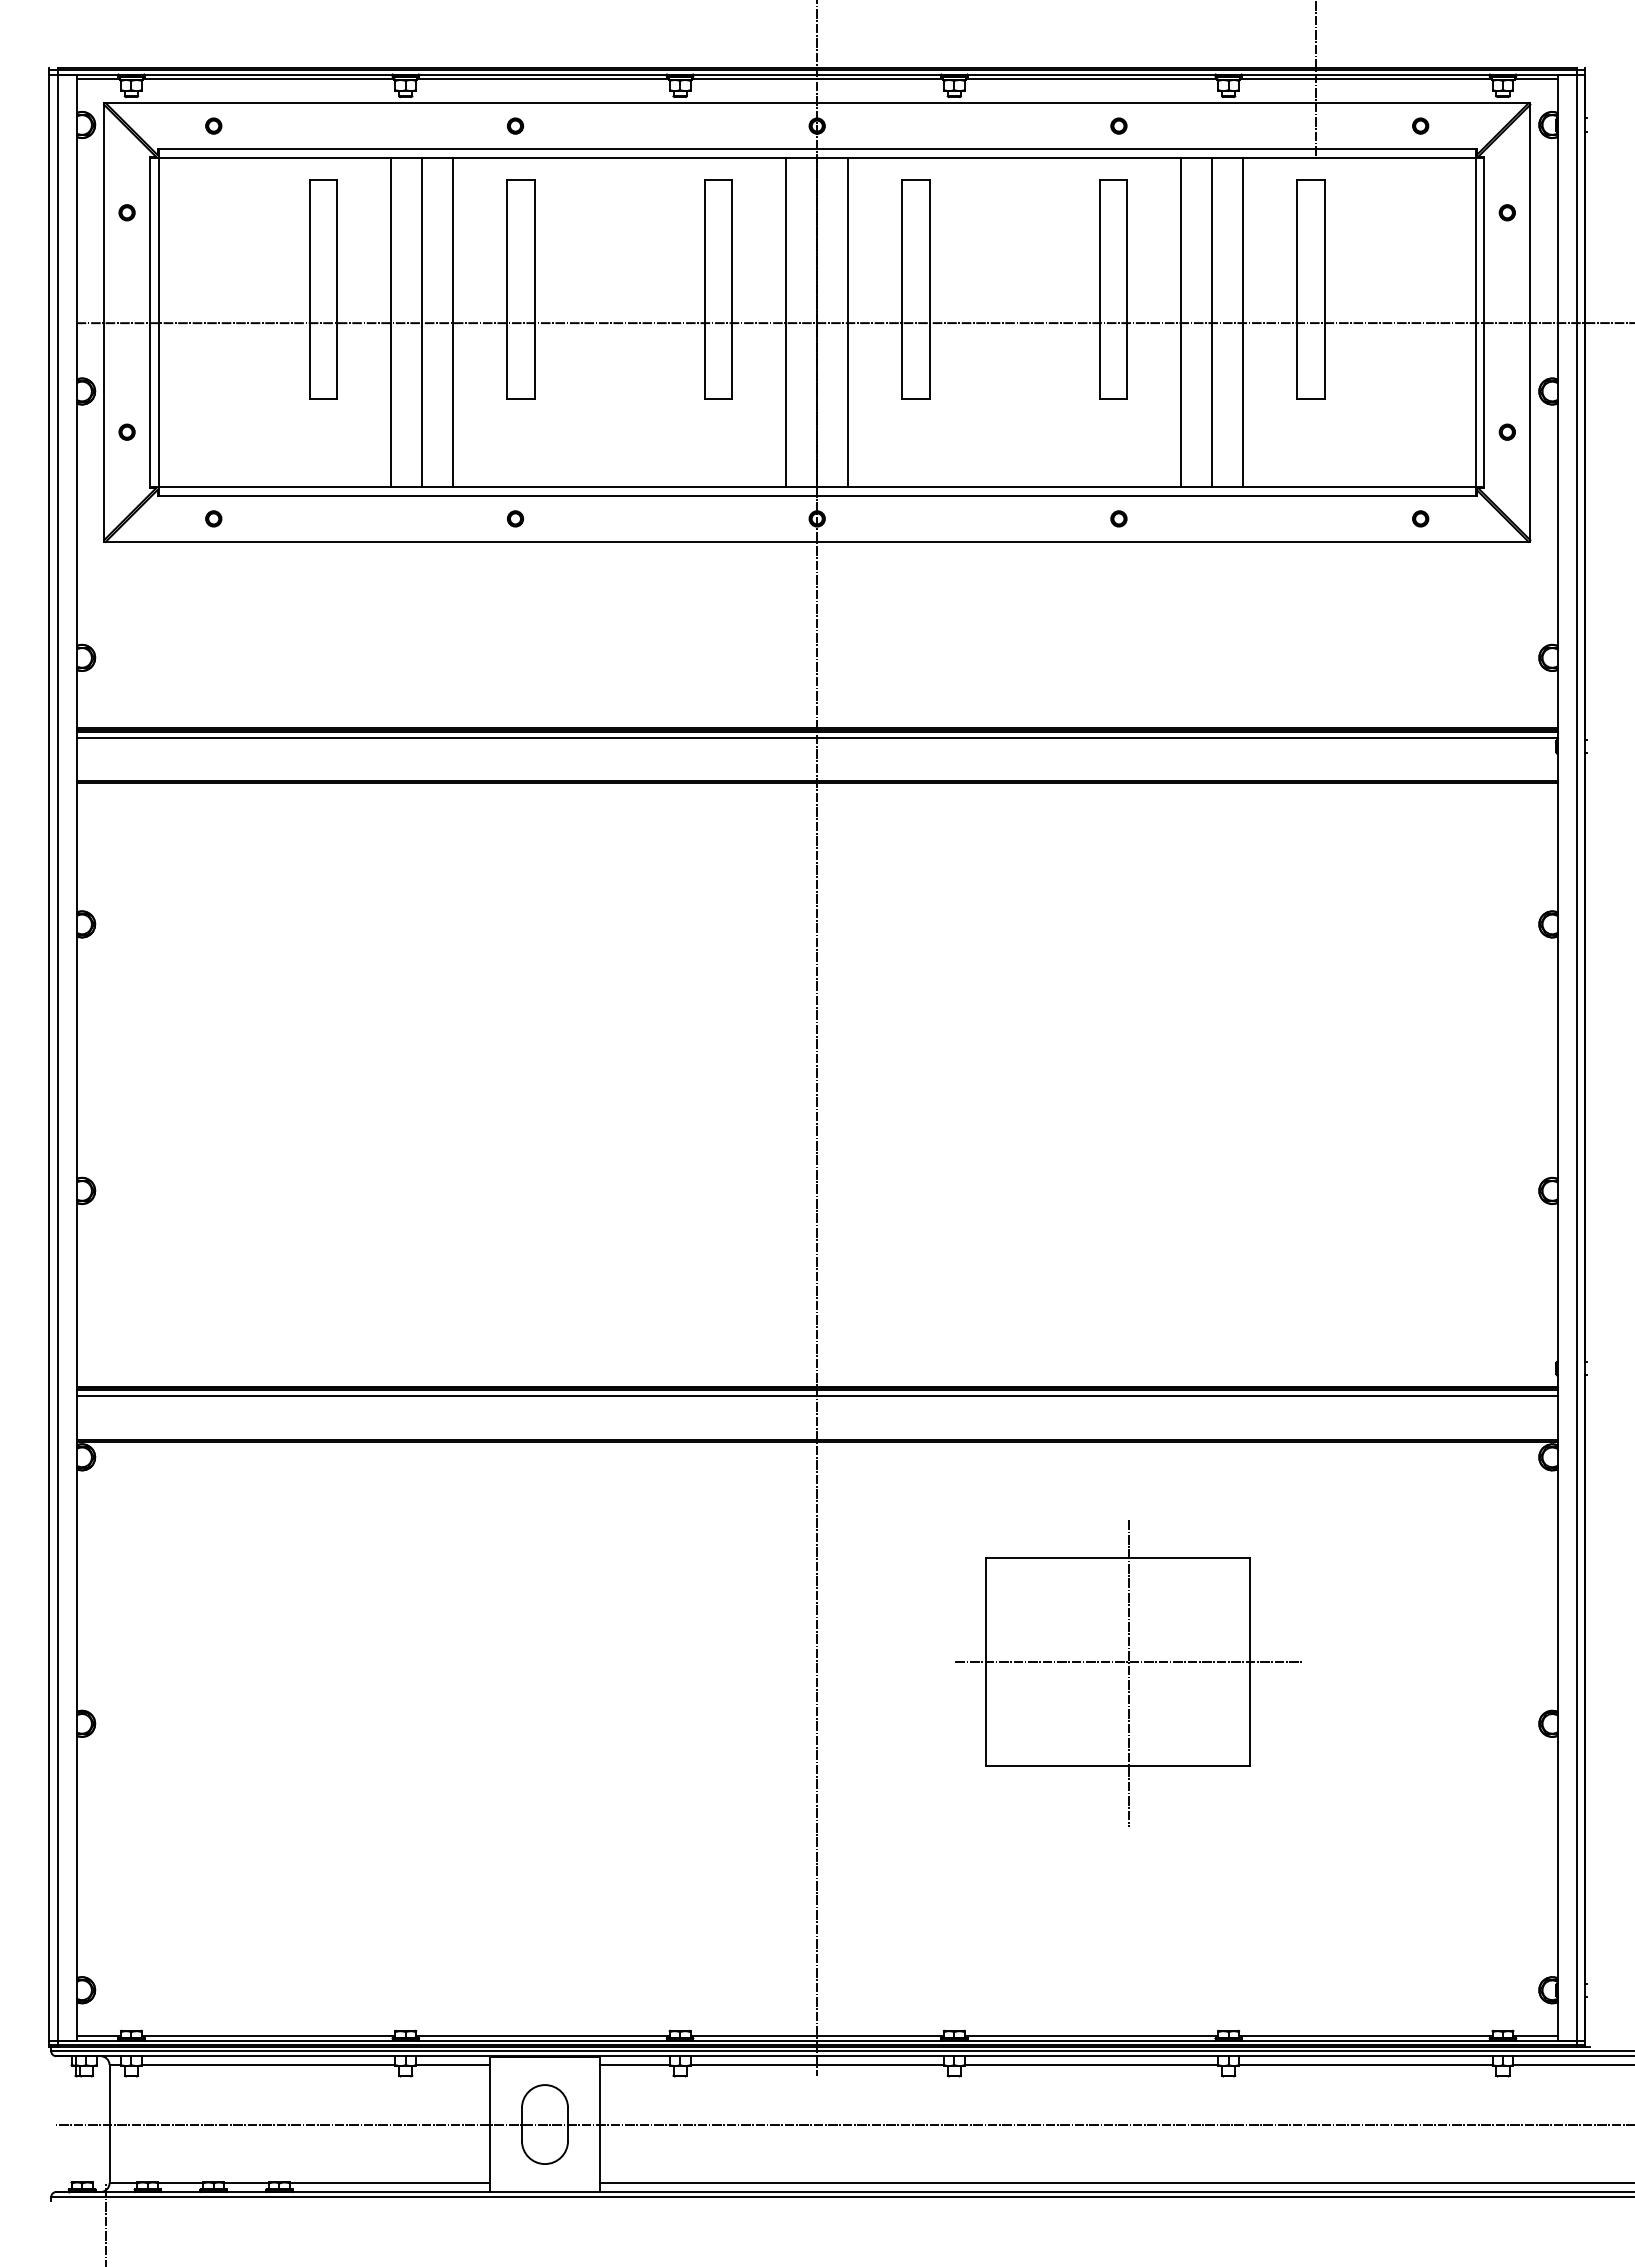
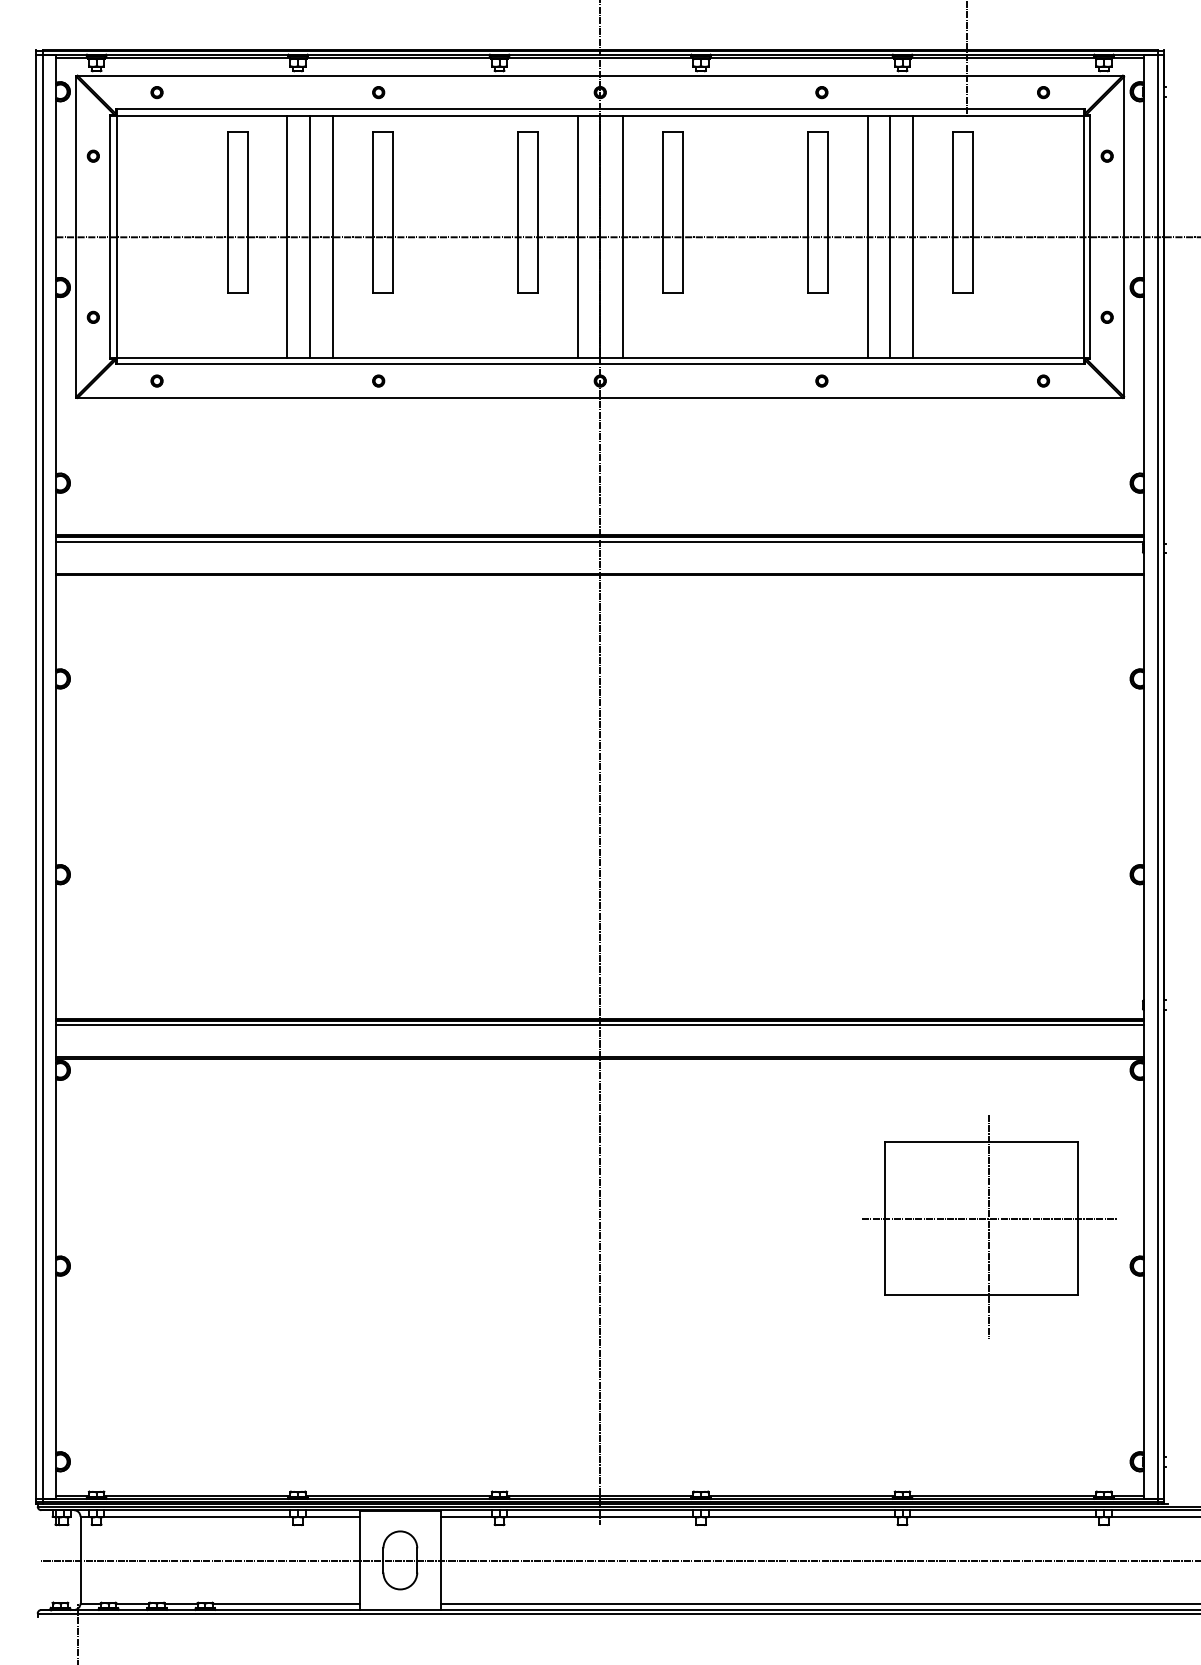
part: (1128, 1673) -> (989, 1226), moved

